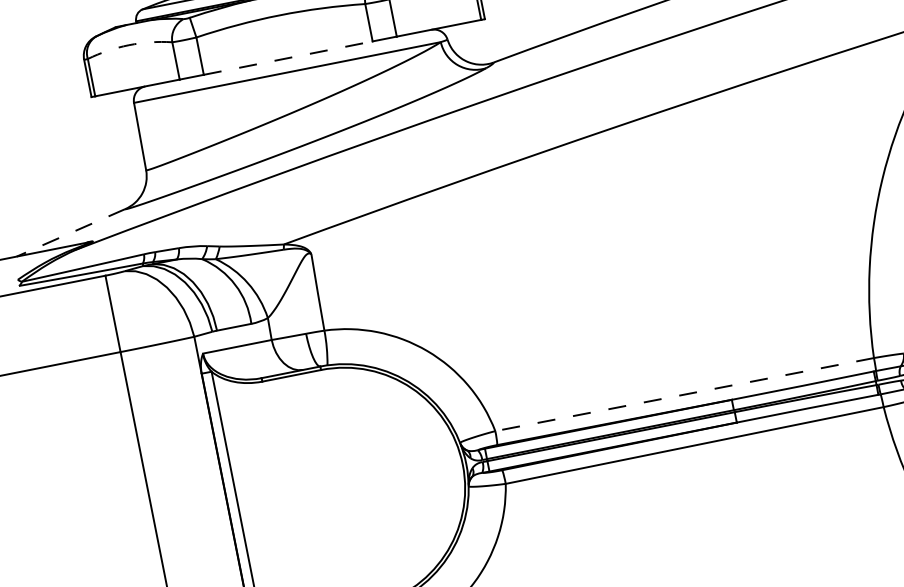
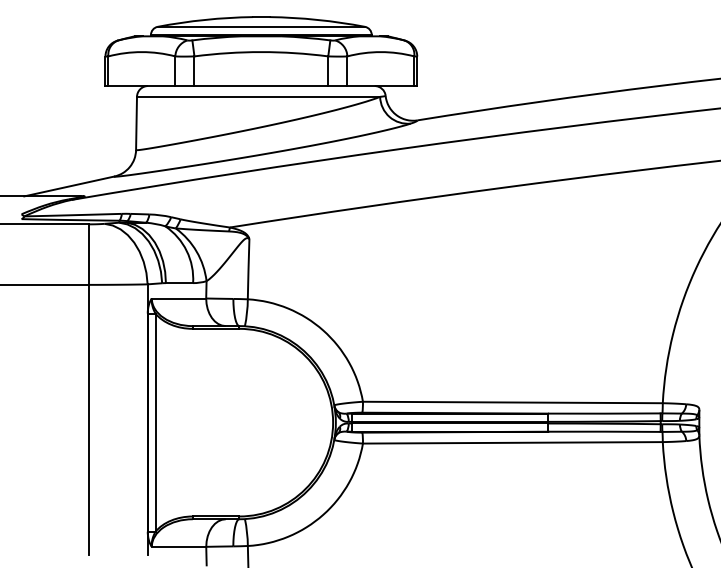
arc: (128, 45) -> (141, 52), dashed -> solid
line: (288, 58) -> (261, 86), dashed -> solid
line: (71, 232) -> (69, 186), dashed -> solid
line: (686, 394) -> (514, 402), dashed -> solid

